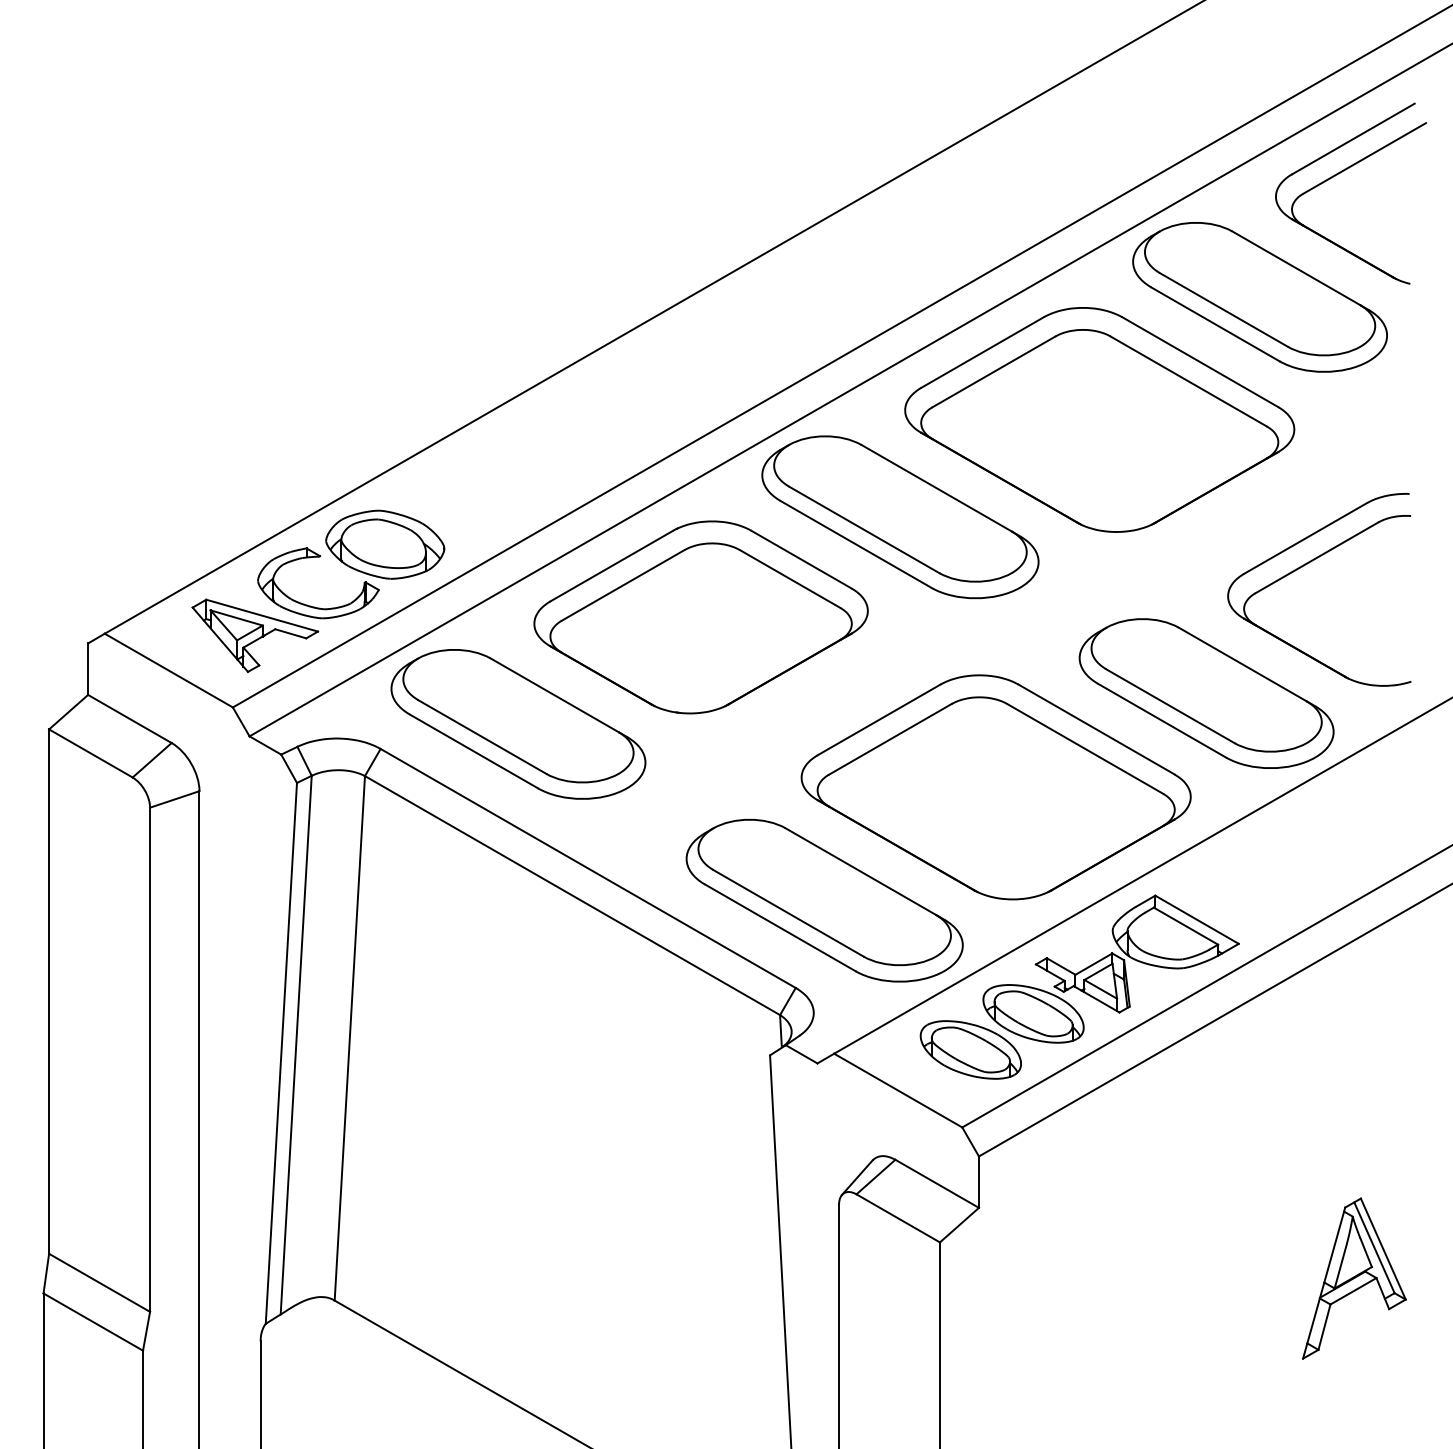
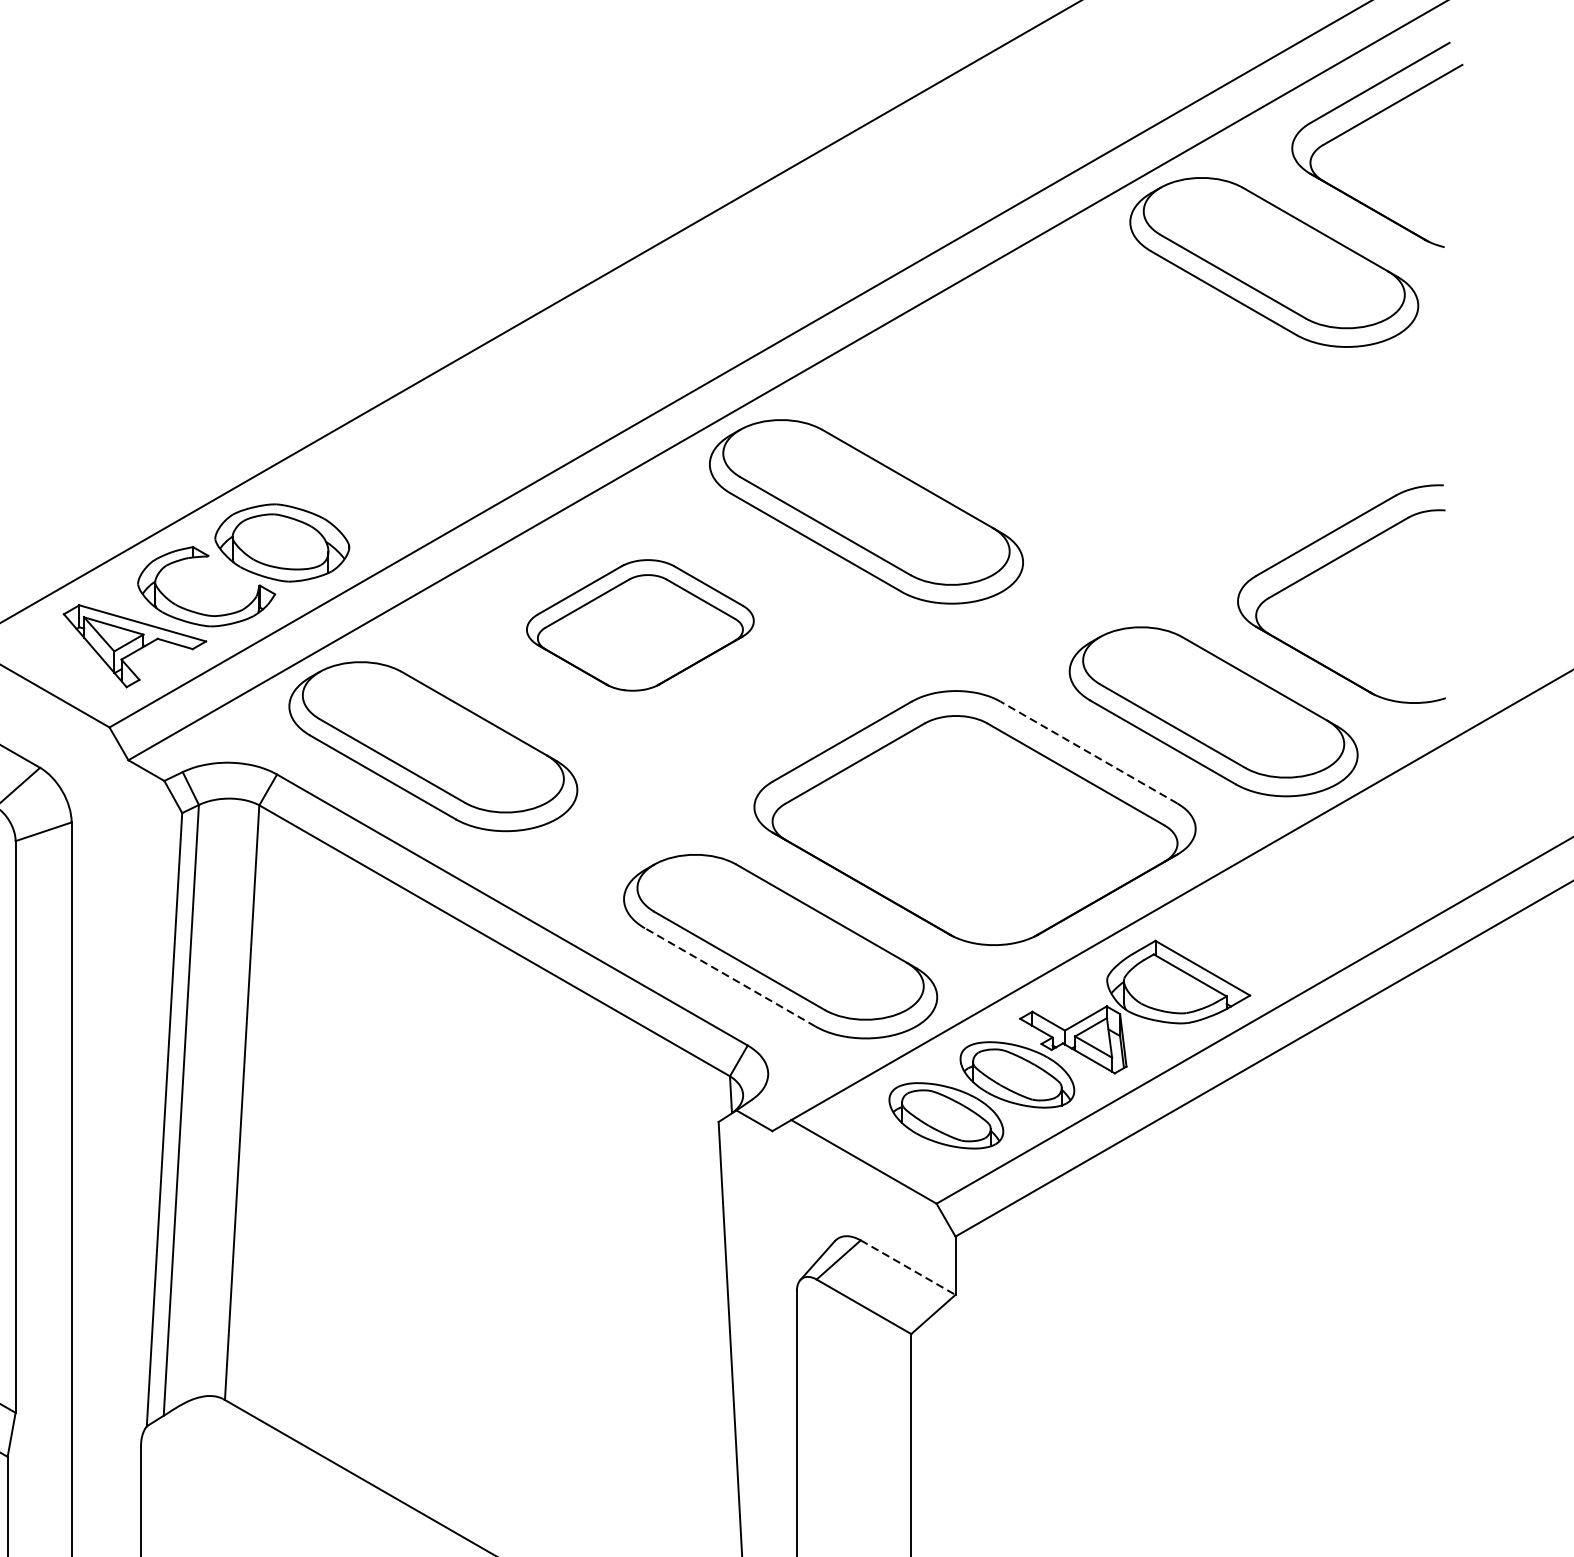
part: (1099, 419) -> (1092, 400), removed
part: (700, 617) -> (639, 625), size x0.6
line: (1096, 729) -> (1088, 752), solid -> dashed
line: (780, 927) -> (730, 976), solid -> dashed
line: (937, 1184) -> (908, 1268), solid -> dashed
part: (1354, 1278) -> (1381, 1374), removed

